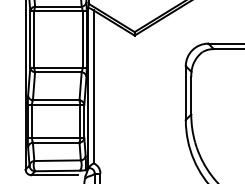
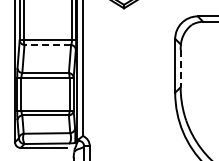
line: (57, 72) -> (46, 45), solid -> dashed
line: (191, 95) -> (180, 68), solid -> dashed

